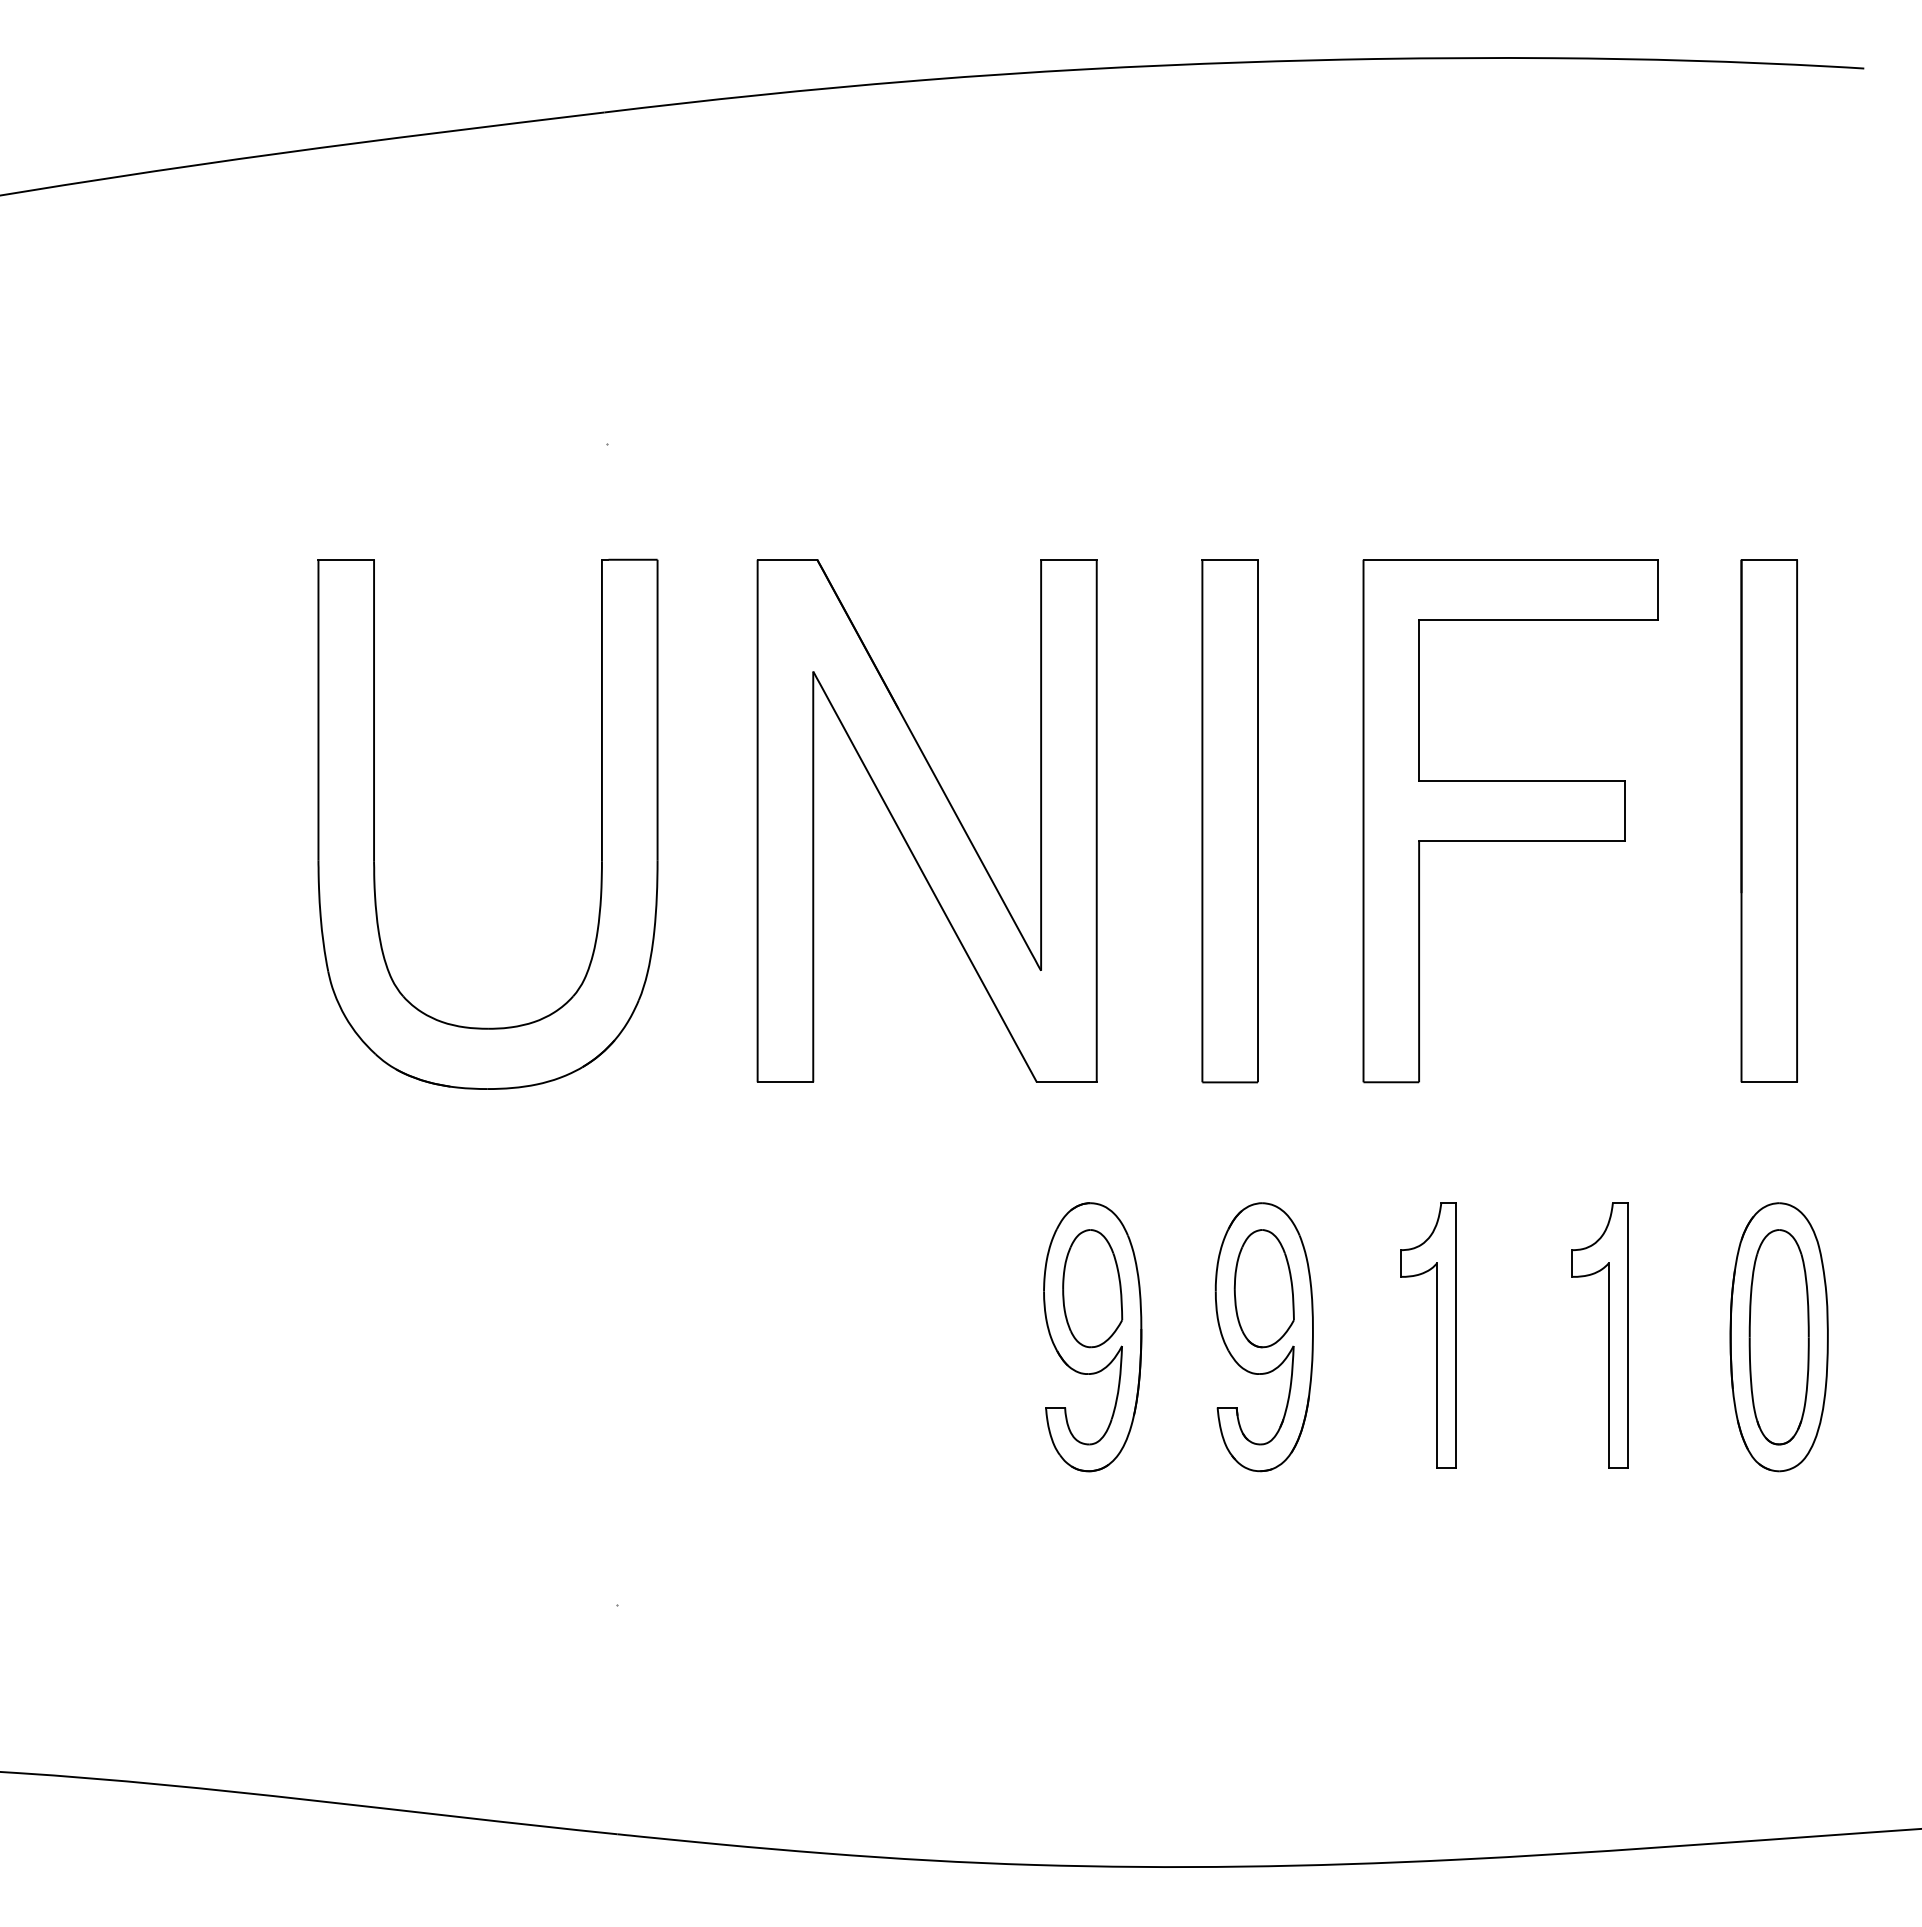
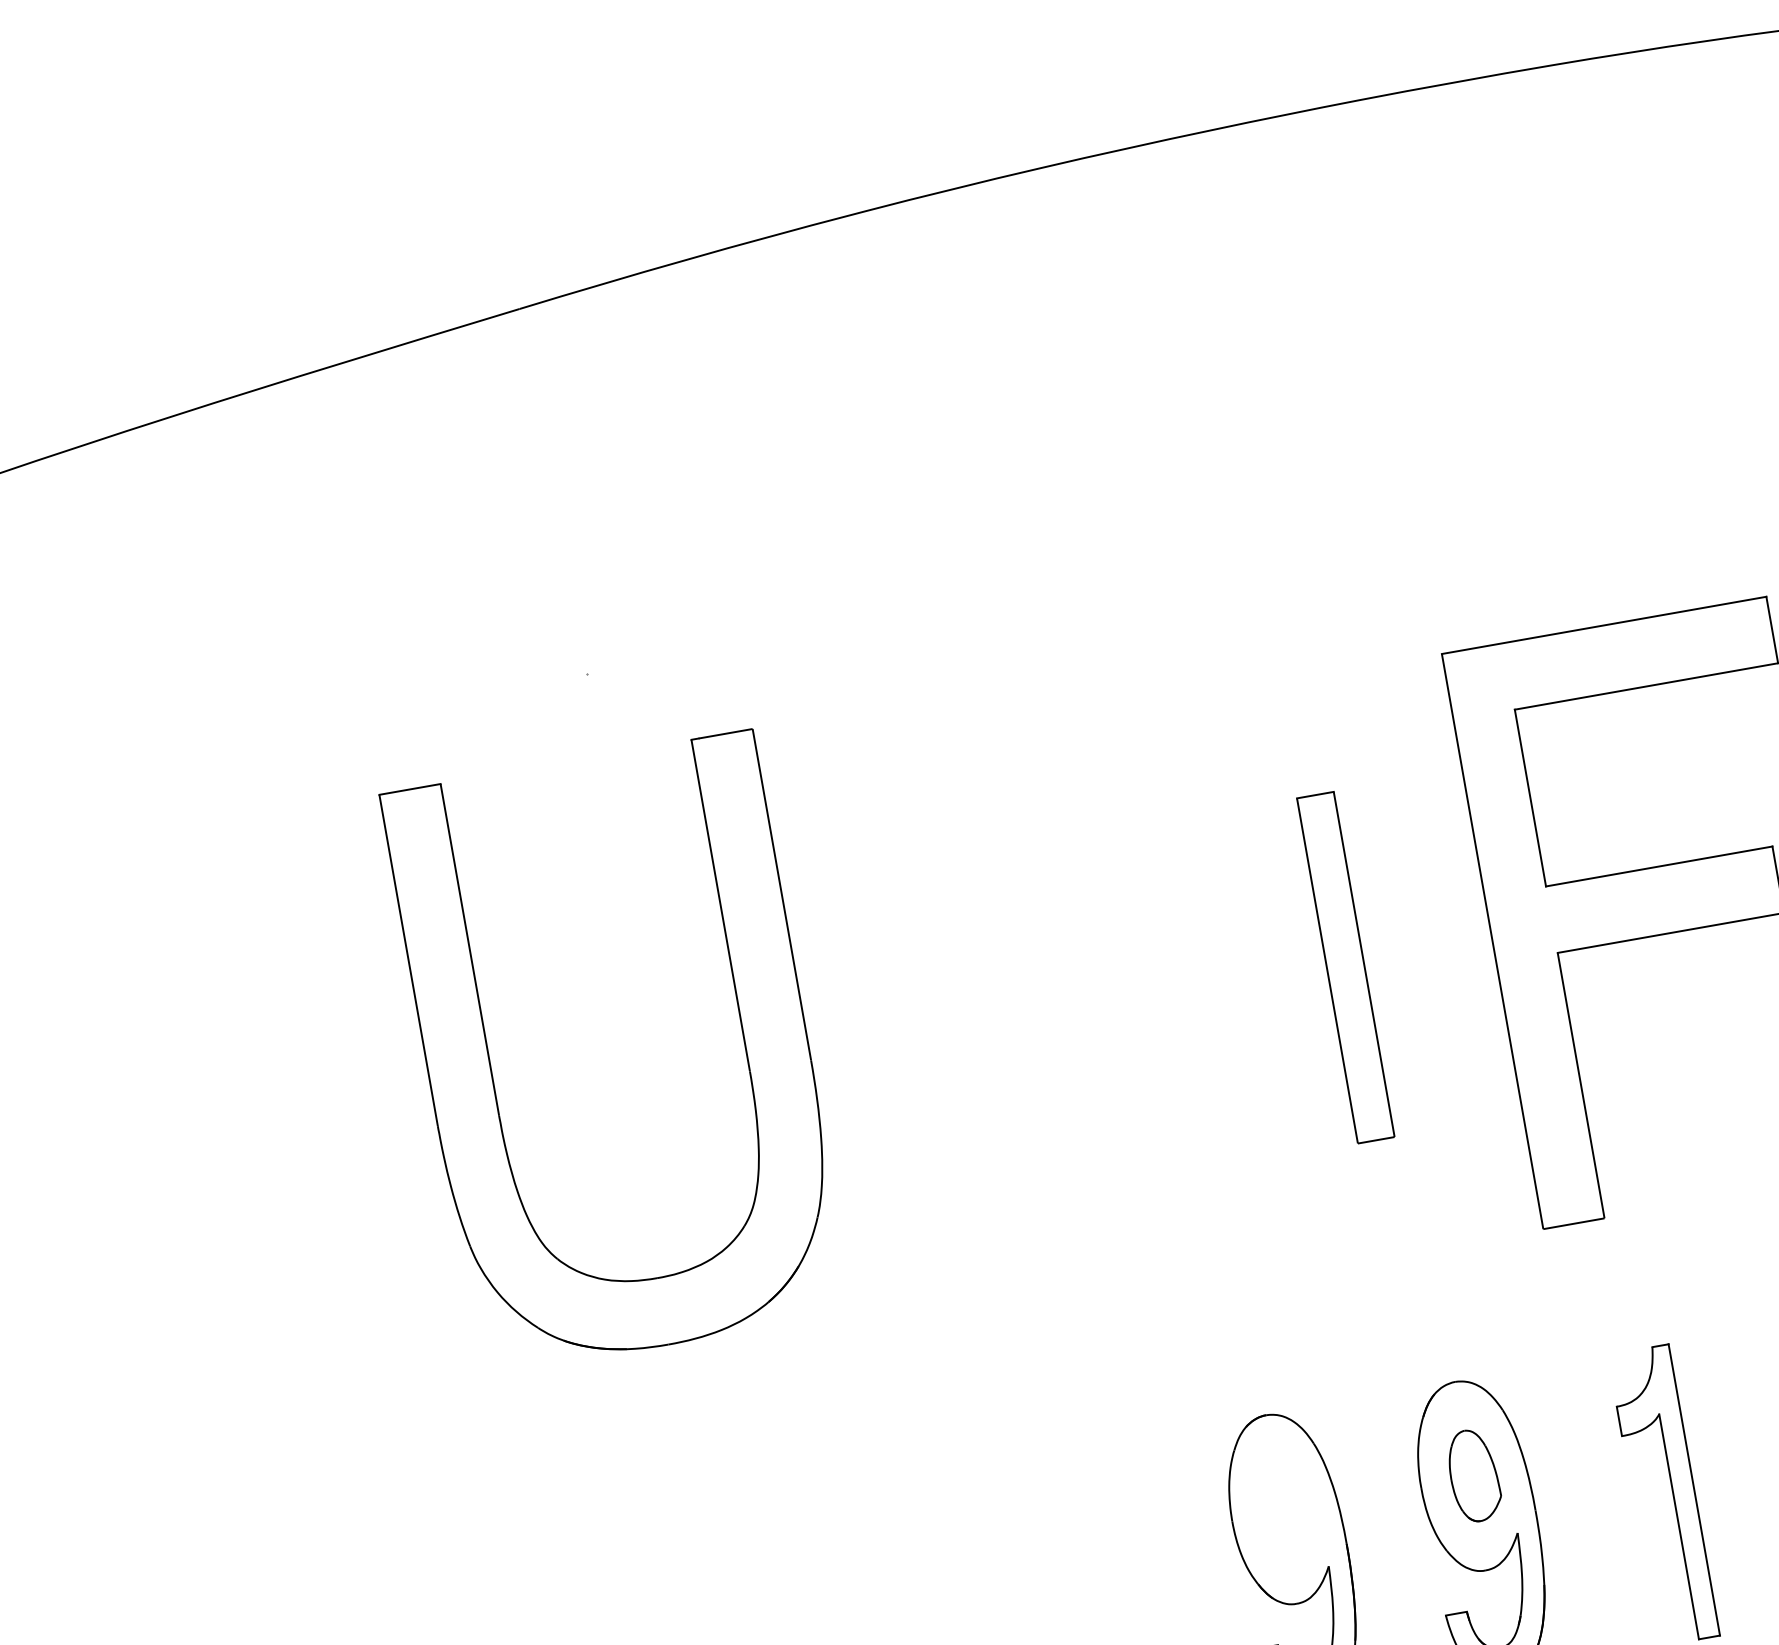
part: (926, 820) -> (1011, 1025), removed
part: (1229, 821) -> (1345, 968), size x0.6
part: (374, 823) -> (492, 1074), moved
part: (1092, 1288) -> (1285, 1508), removed
part: (1263, 1288) -> (1473, 1475), size x0.7

